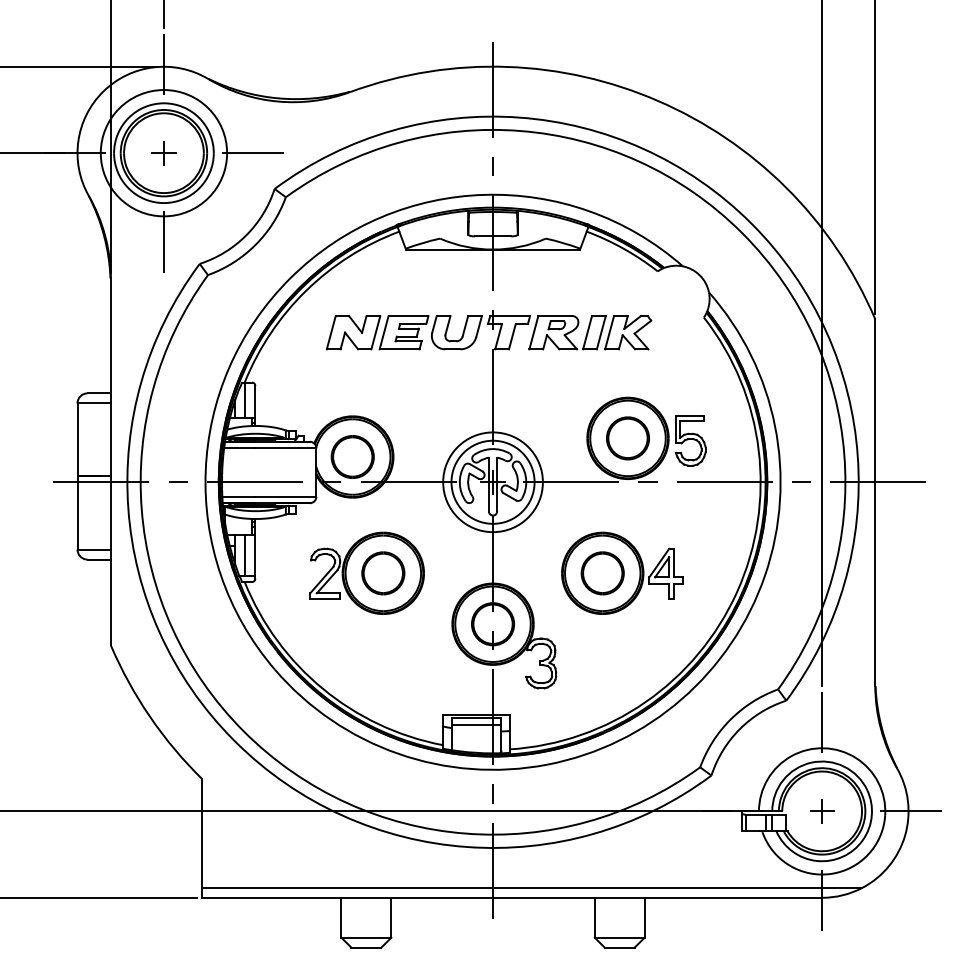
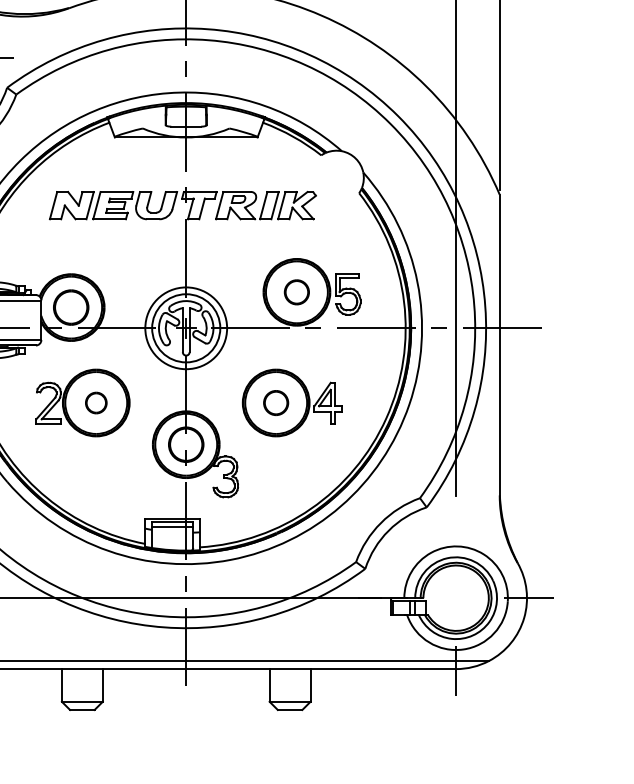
part: (627, 438) -> (296, 292), size x0.7
part: (383, 573) -> (96, 403), size x0.6
part: (602, 573) -> (275, 403), size x0.7
line: (822, 722) -> (456, 525), removed
part: (822, 811) -> (456, 598), removed

